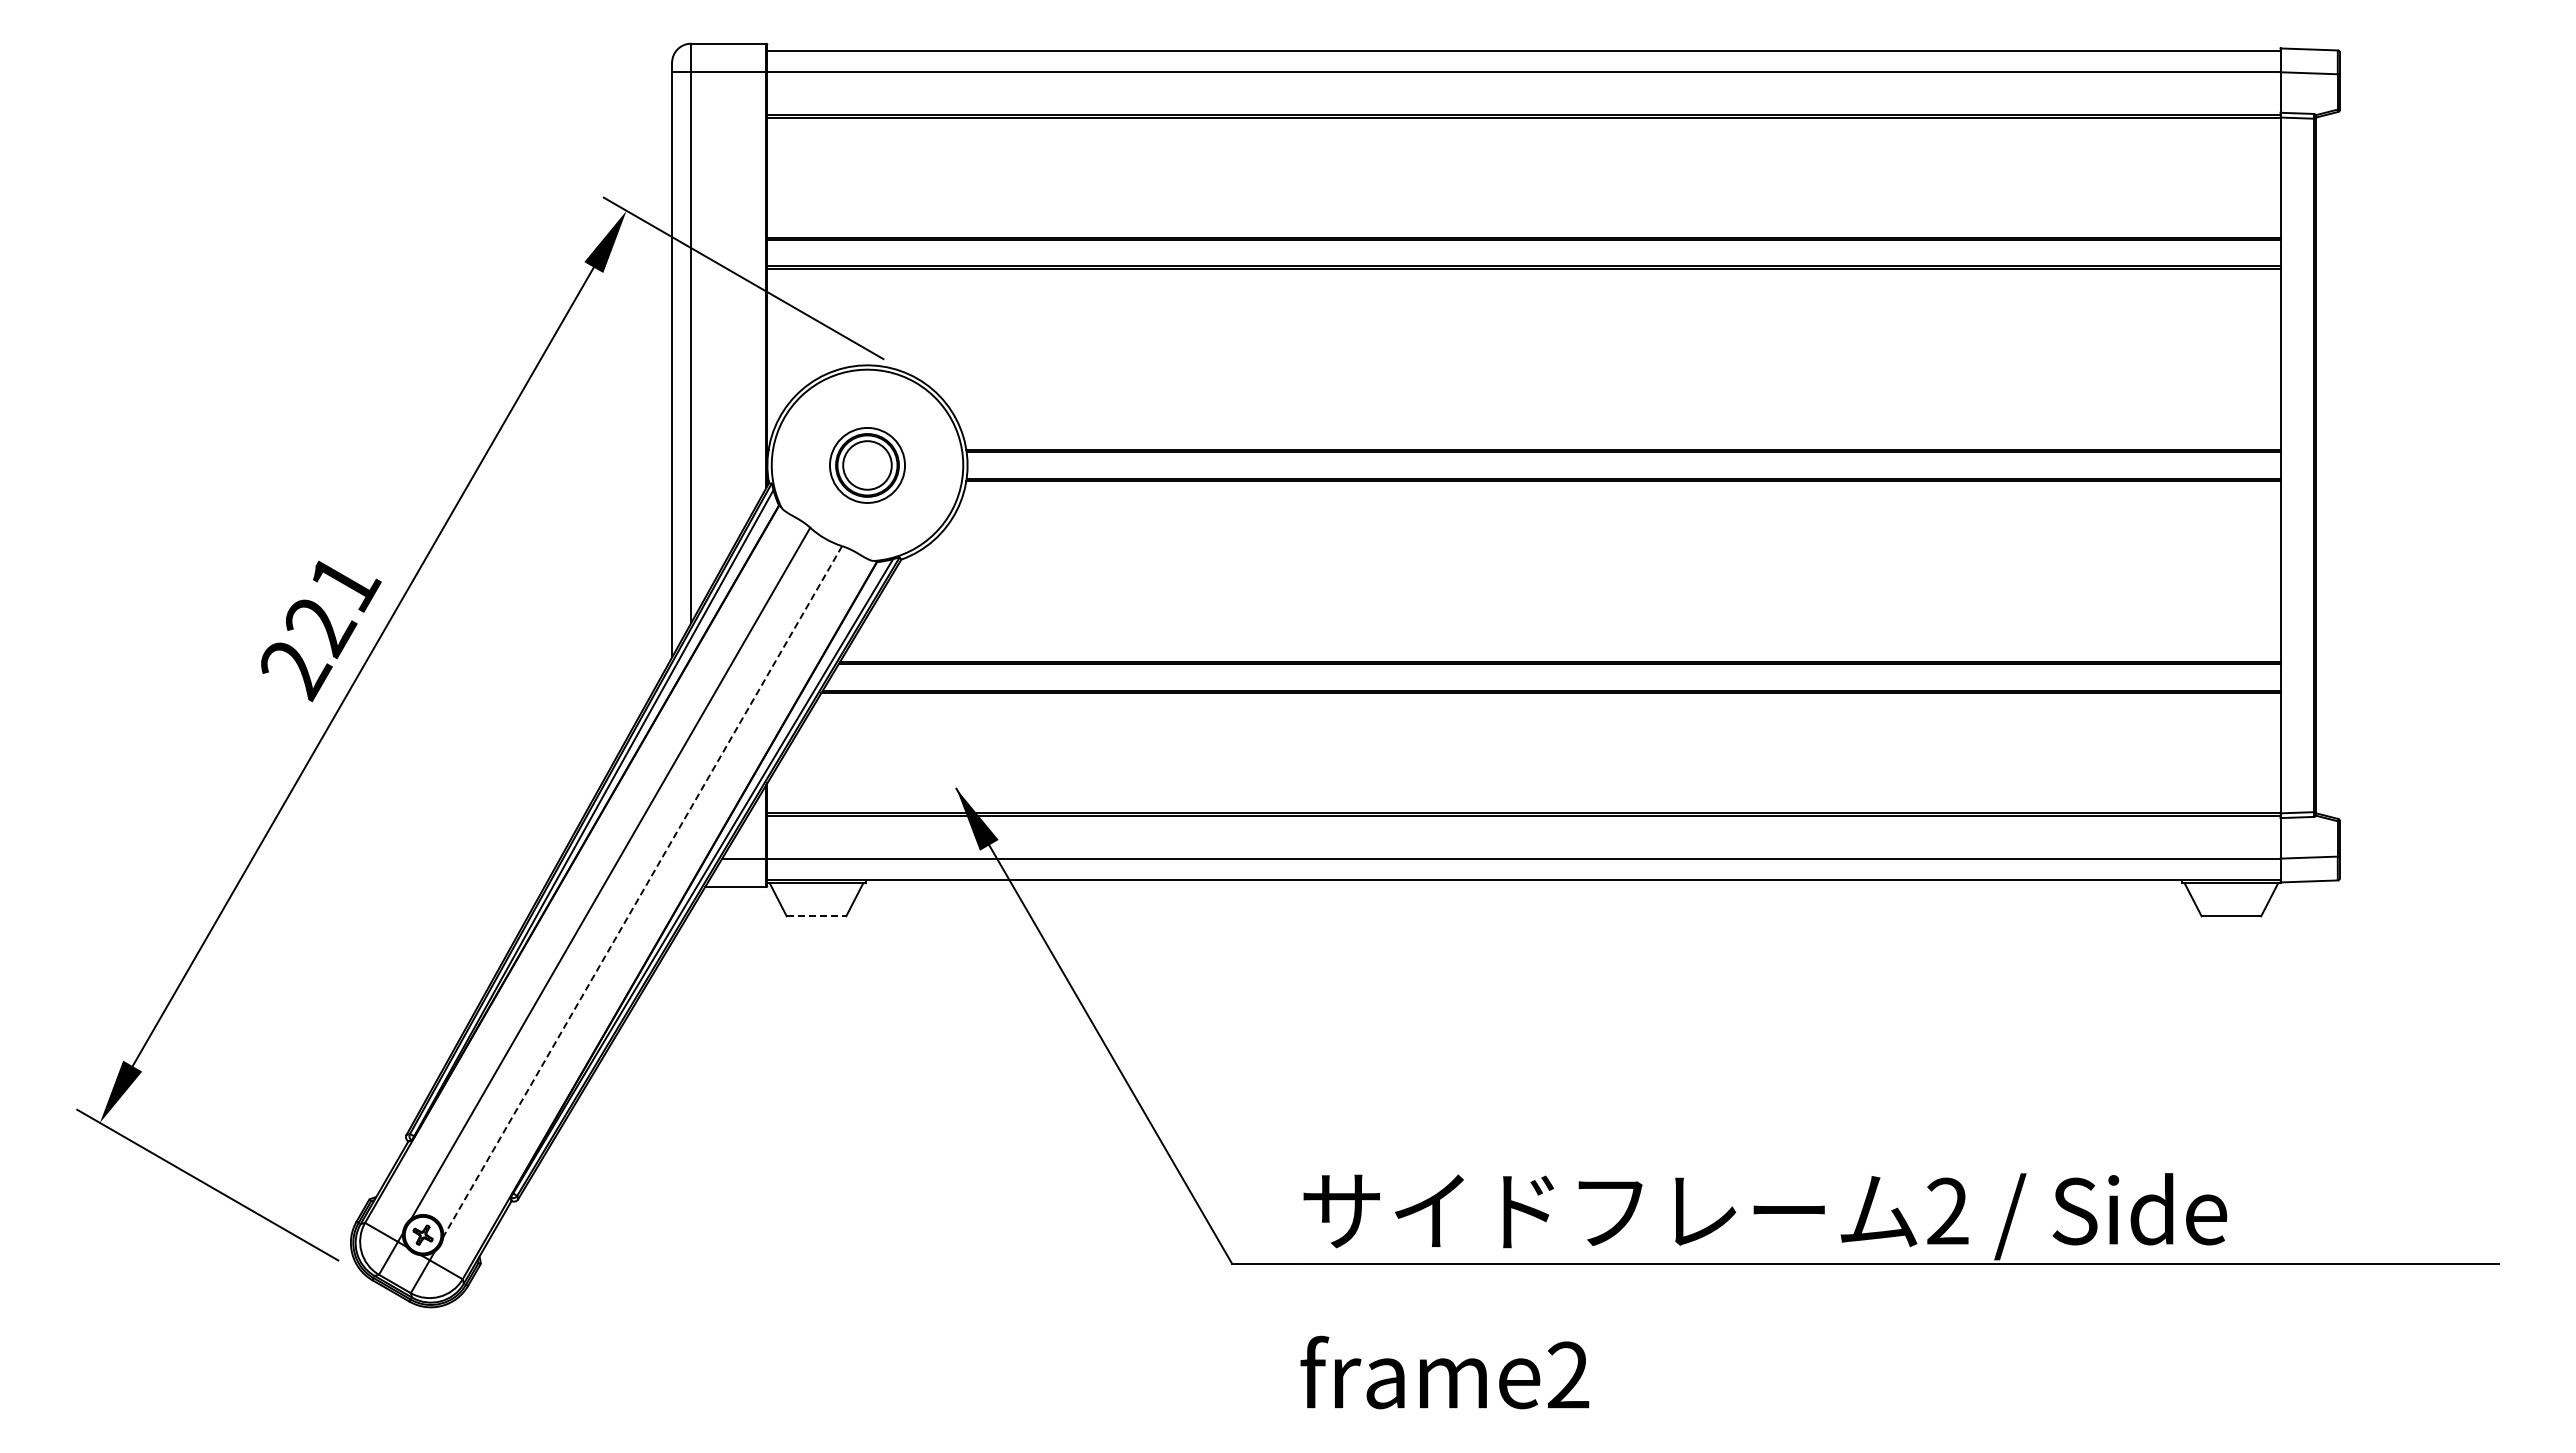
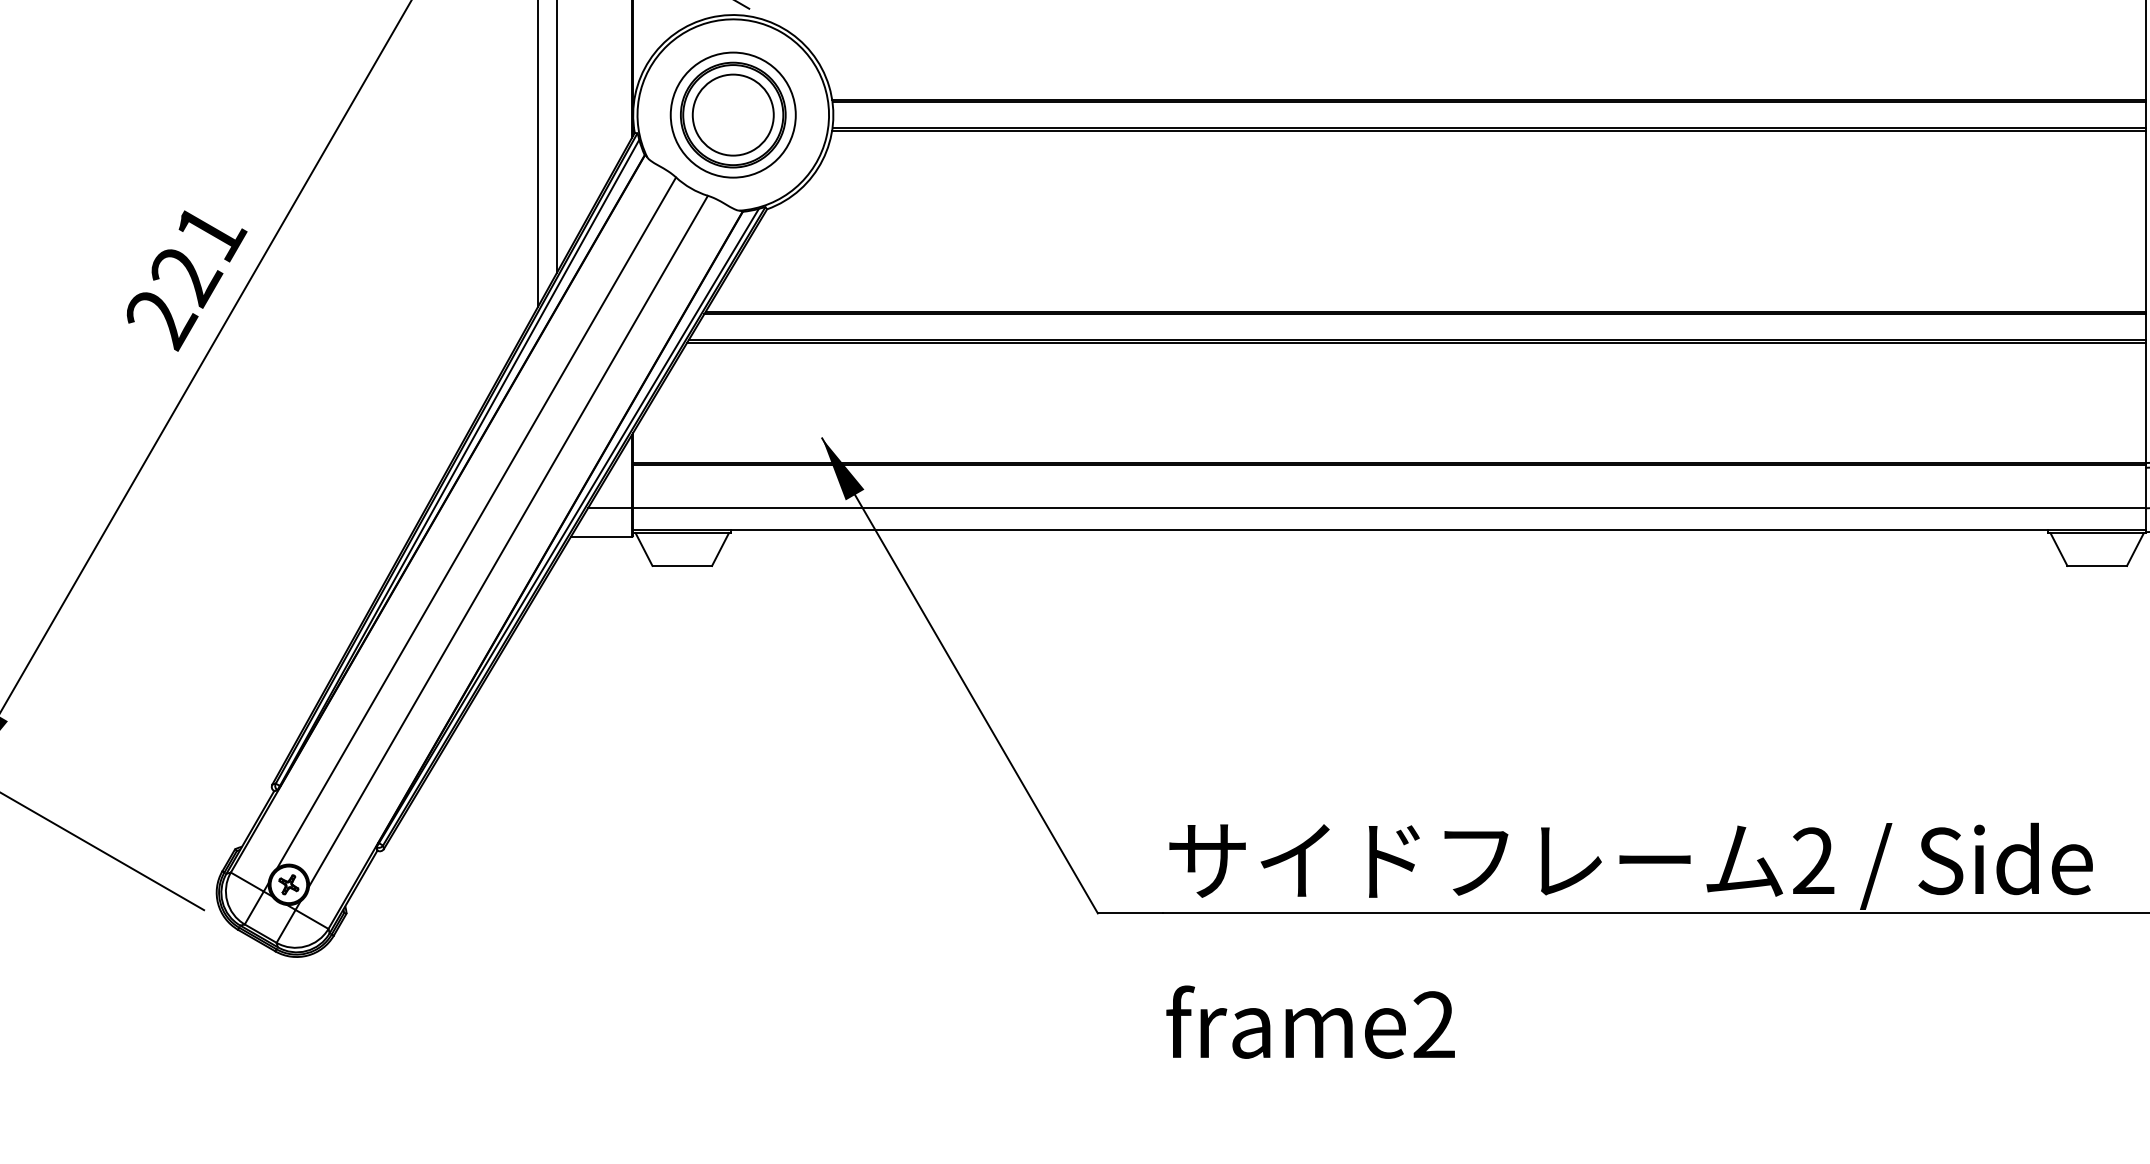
part: (867, 465) -> (733, 115), size x1.67
line: (642, 891) -> (508, 541), dashed -> solid
line: (816, 916) -> (682, 566), dashed -> solid

